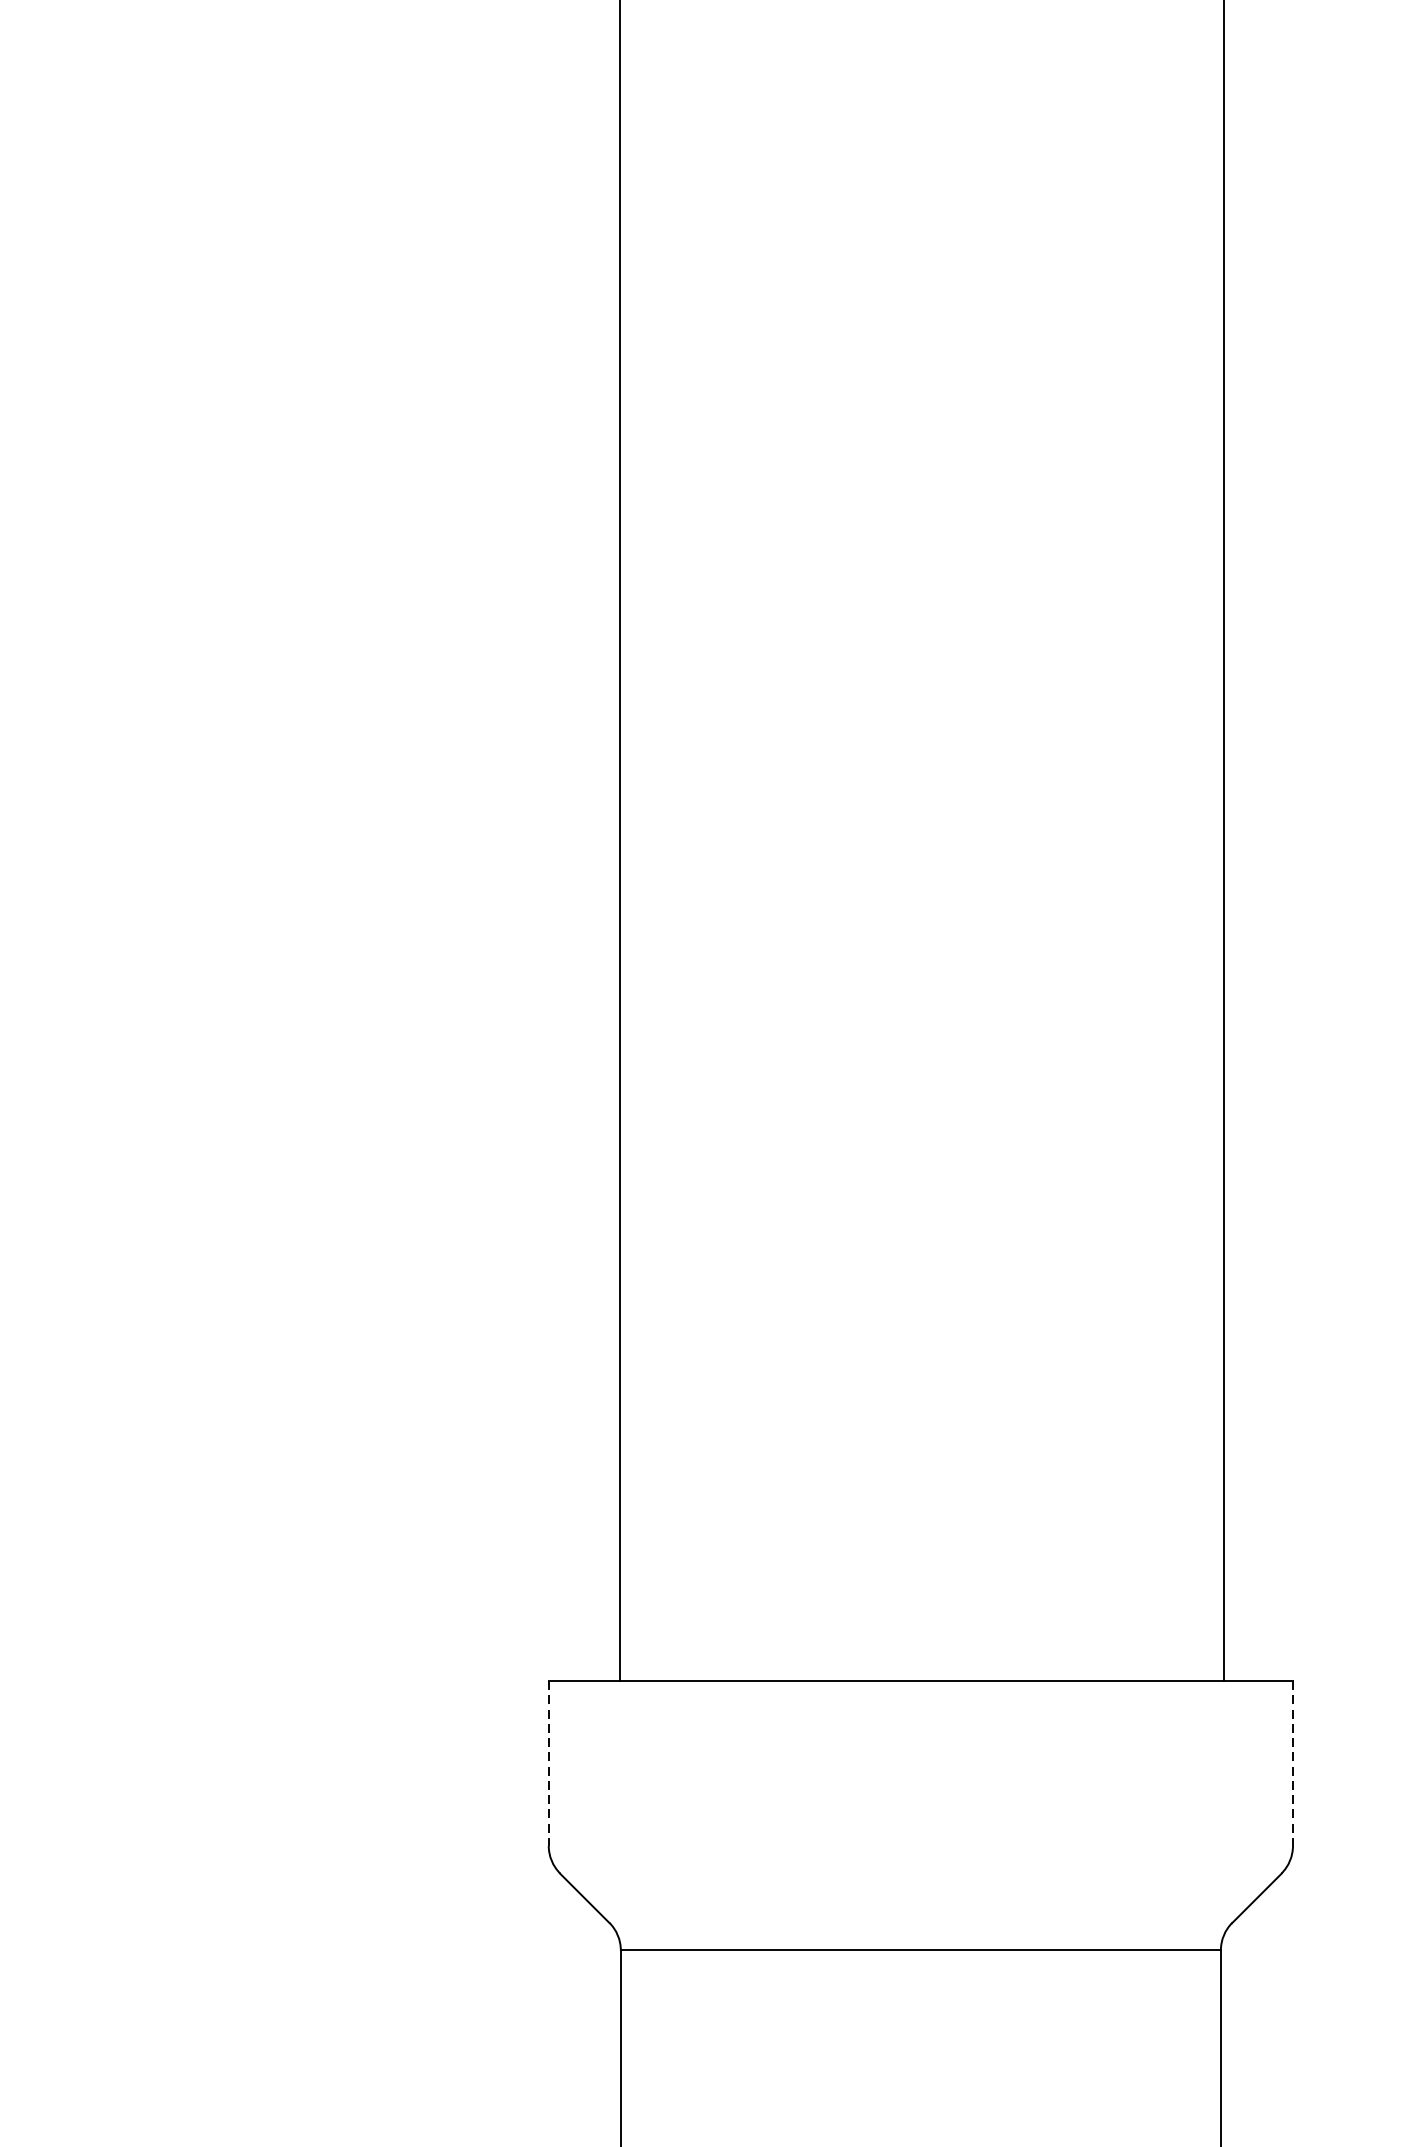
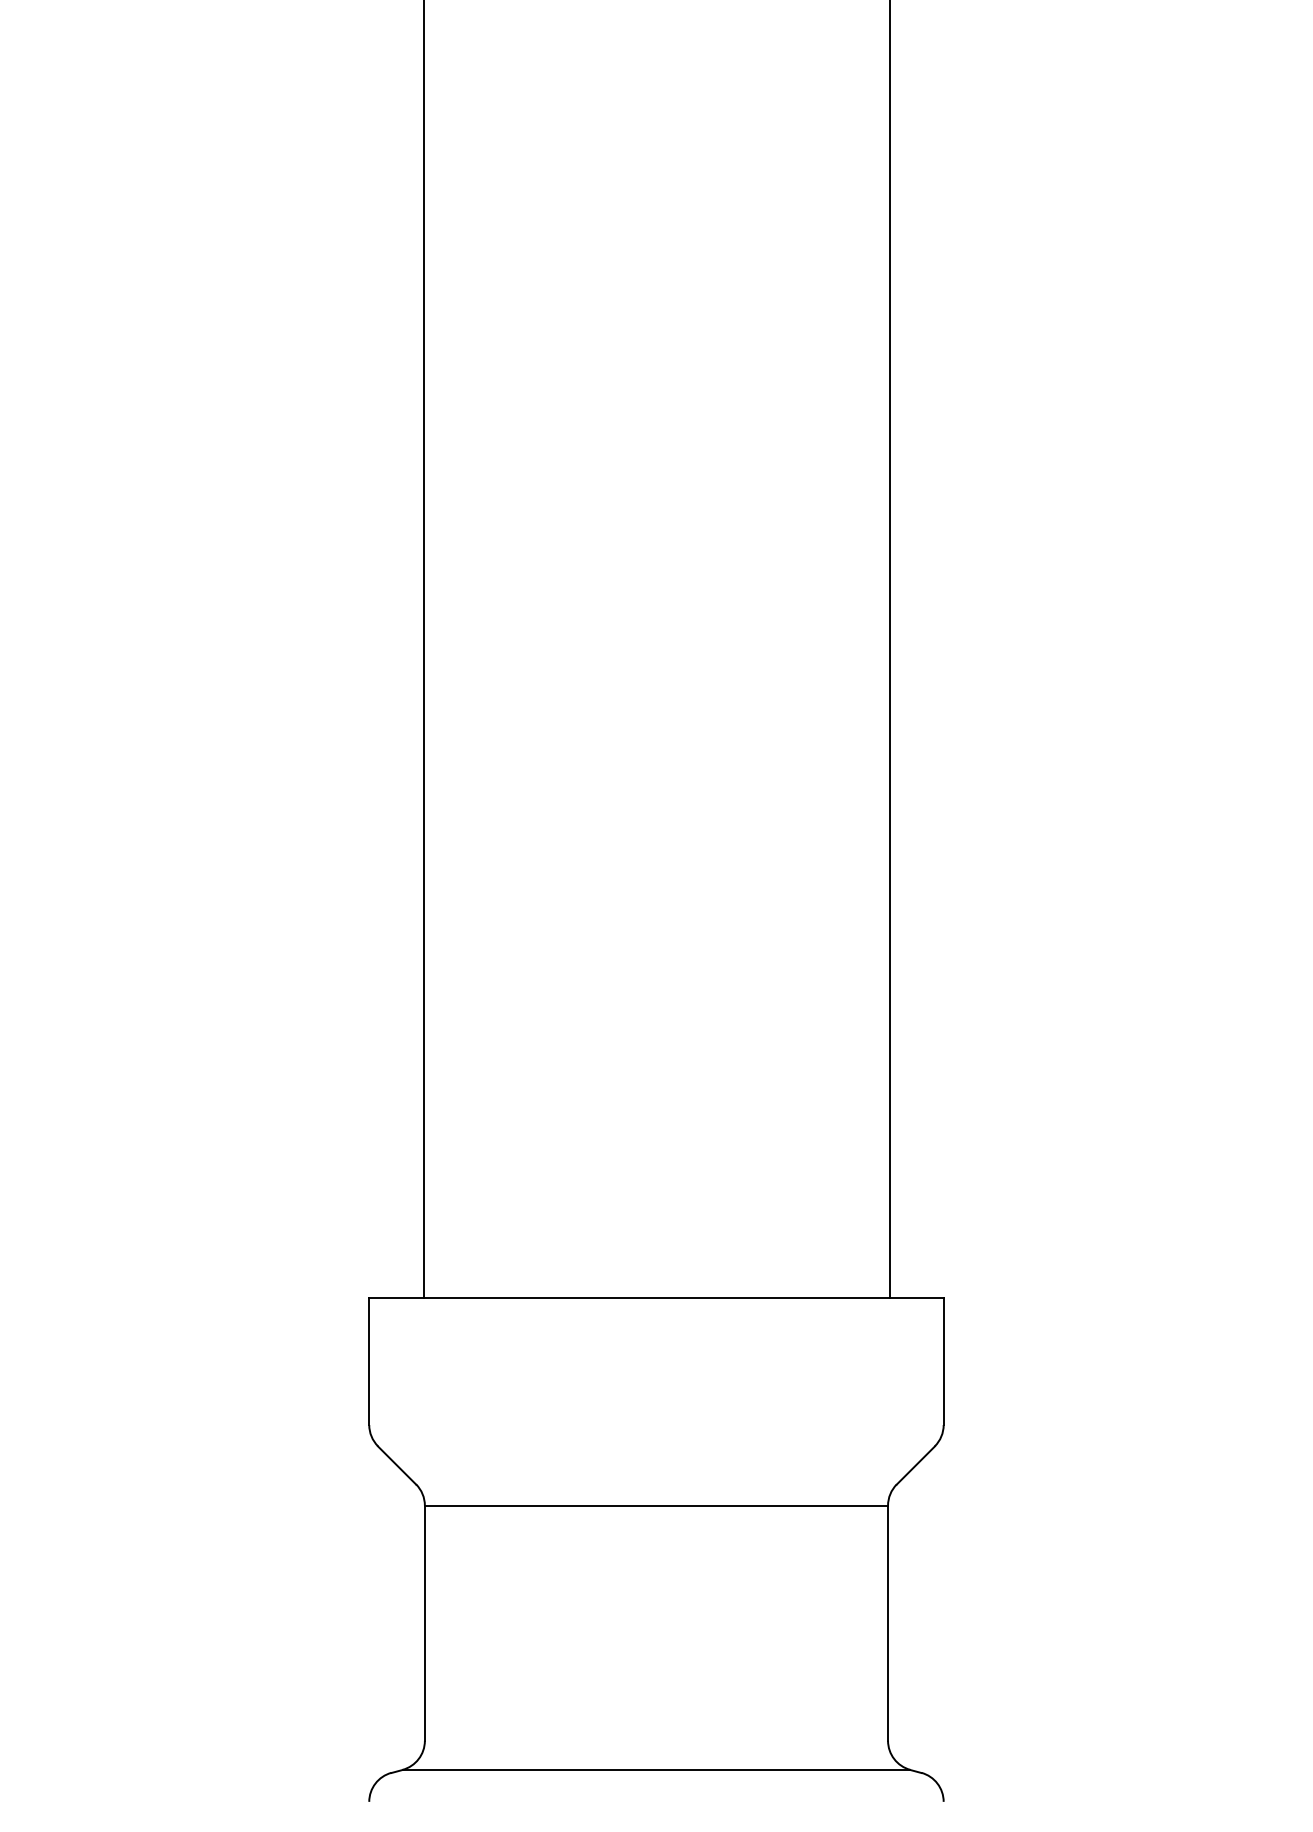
line: (549, 1763) -> (369, 1361), dashed -> solid
line: (1292, 1763) -> (943, 1361), dashed -> solid

